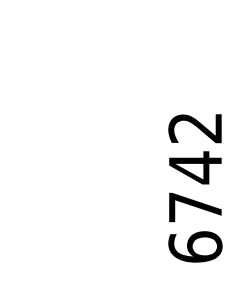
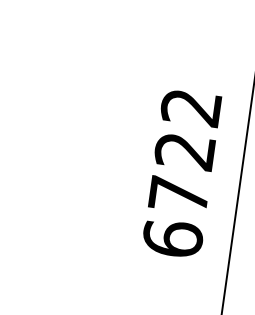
text: (194, 167) -> (184, 150), 6742 -> 6722

